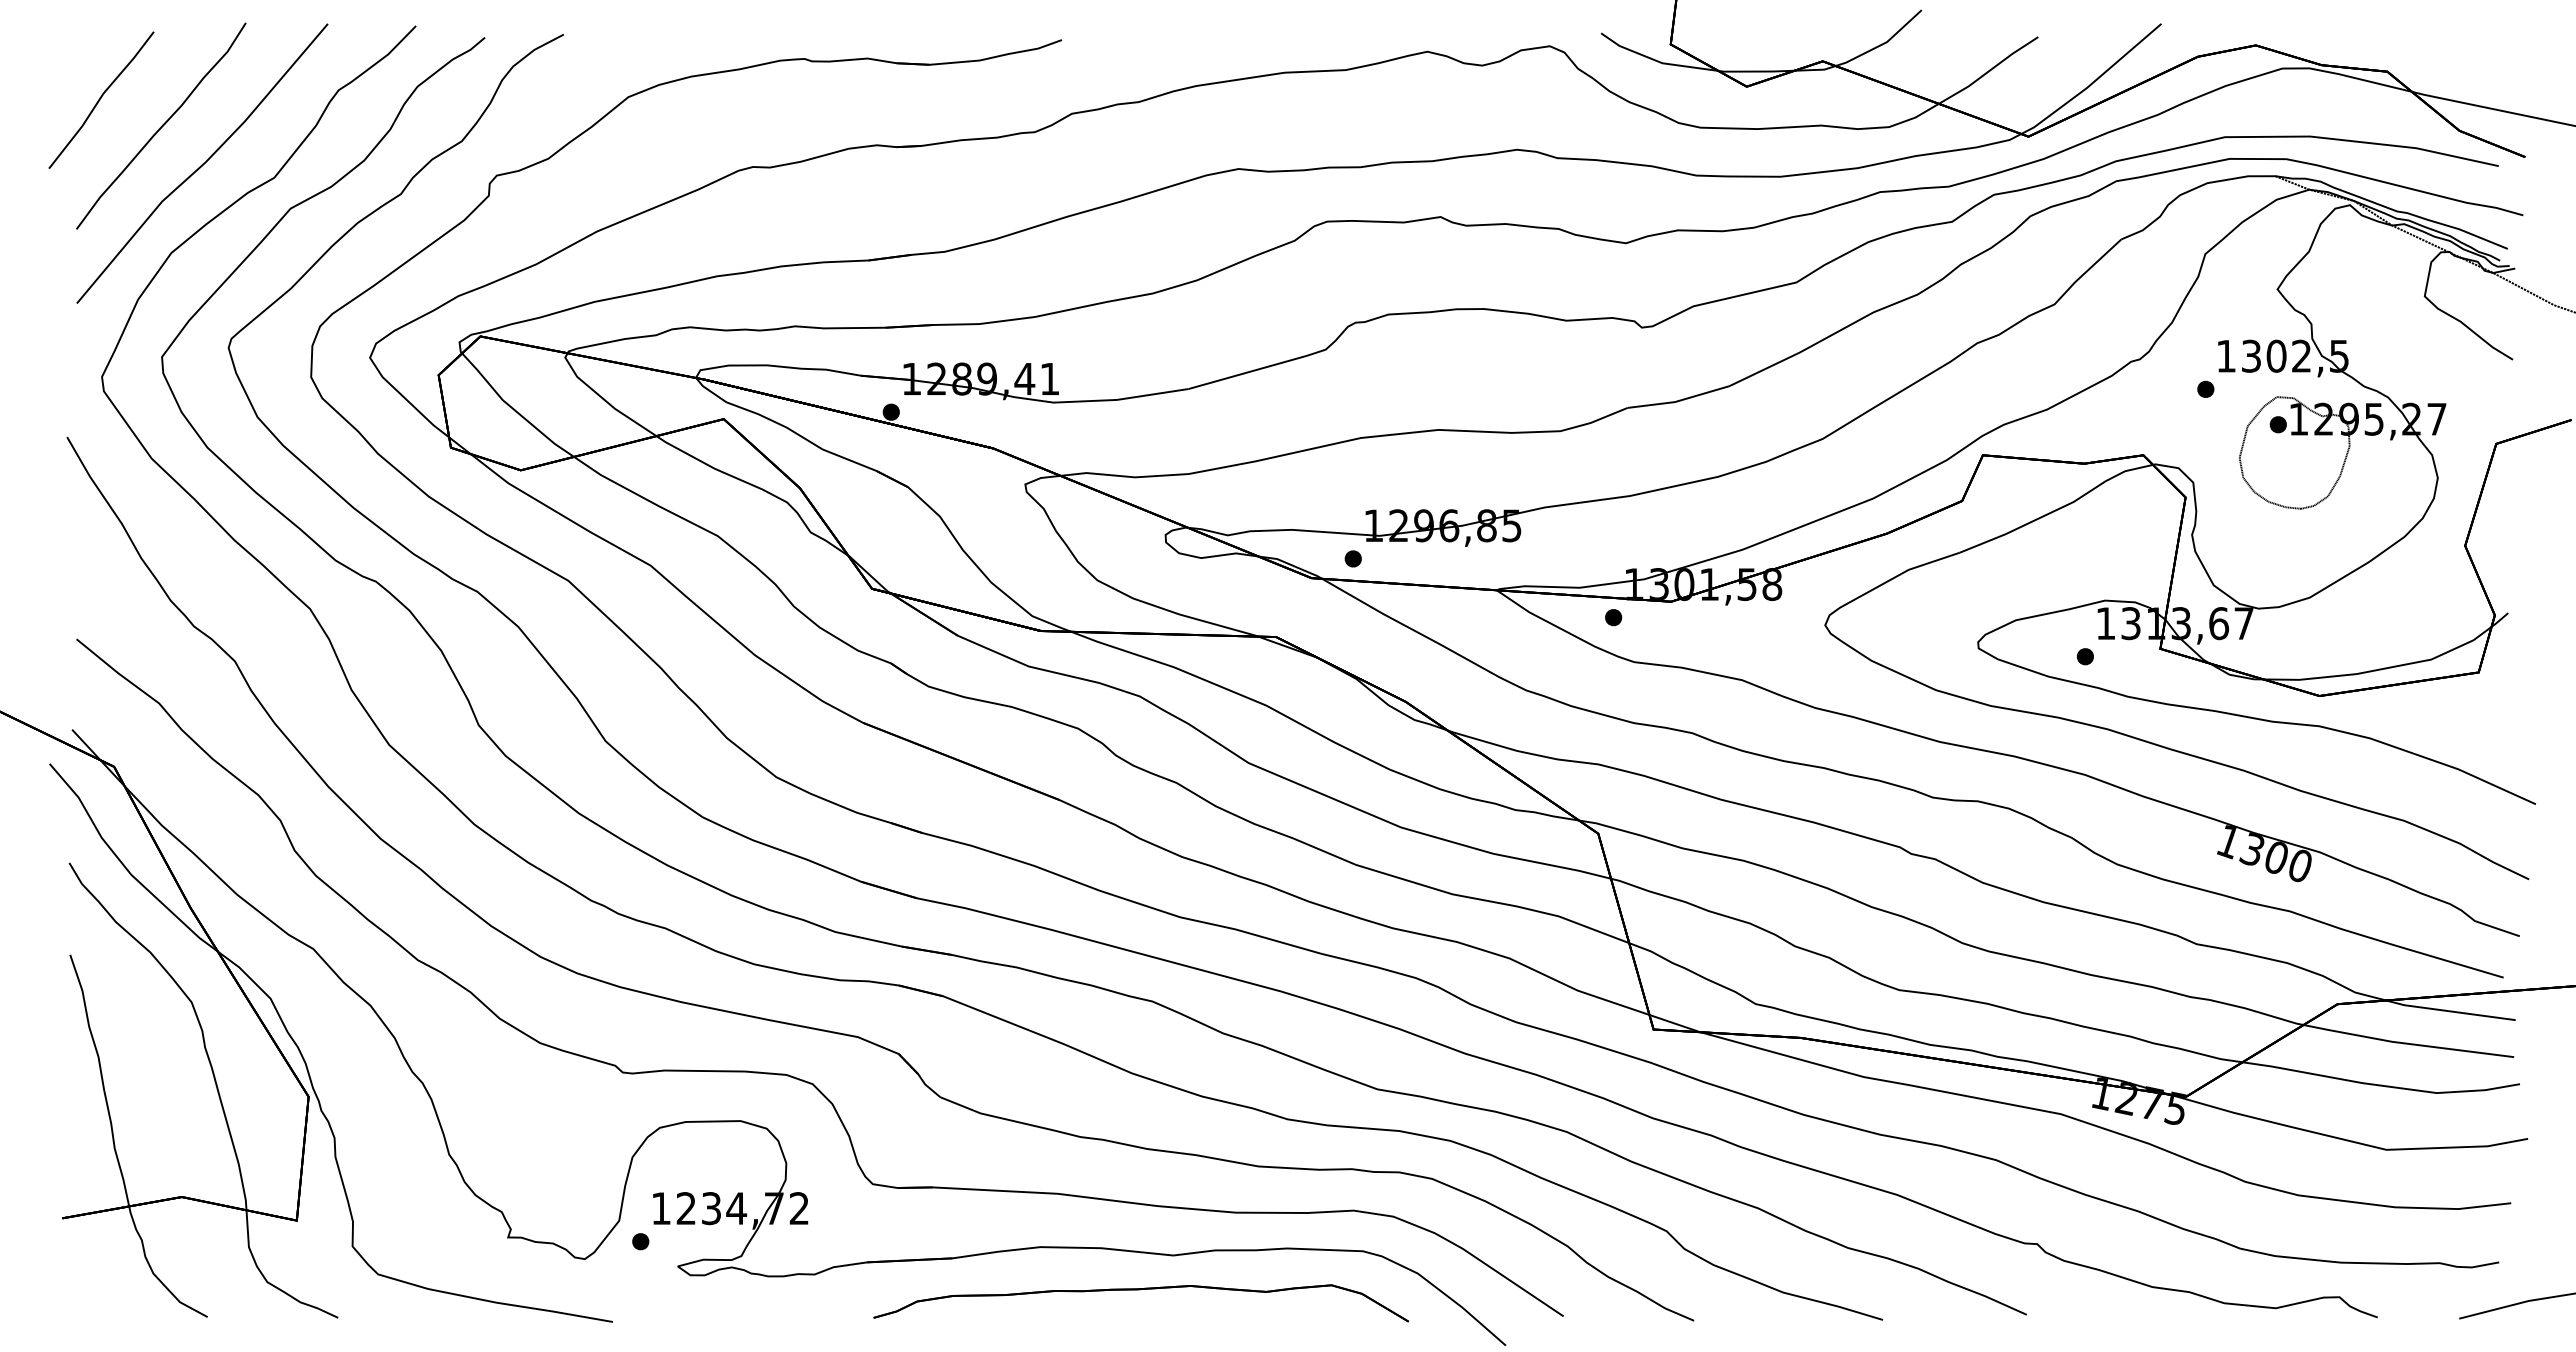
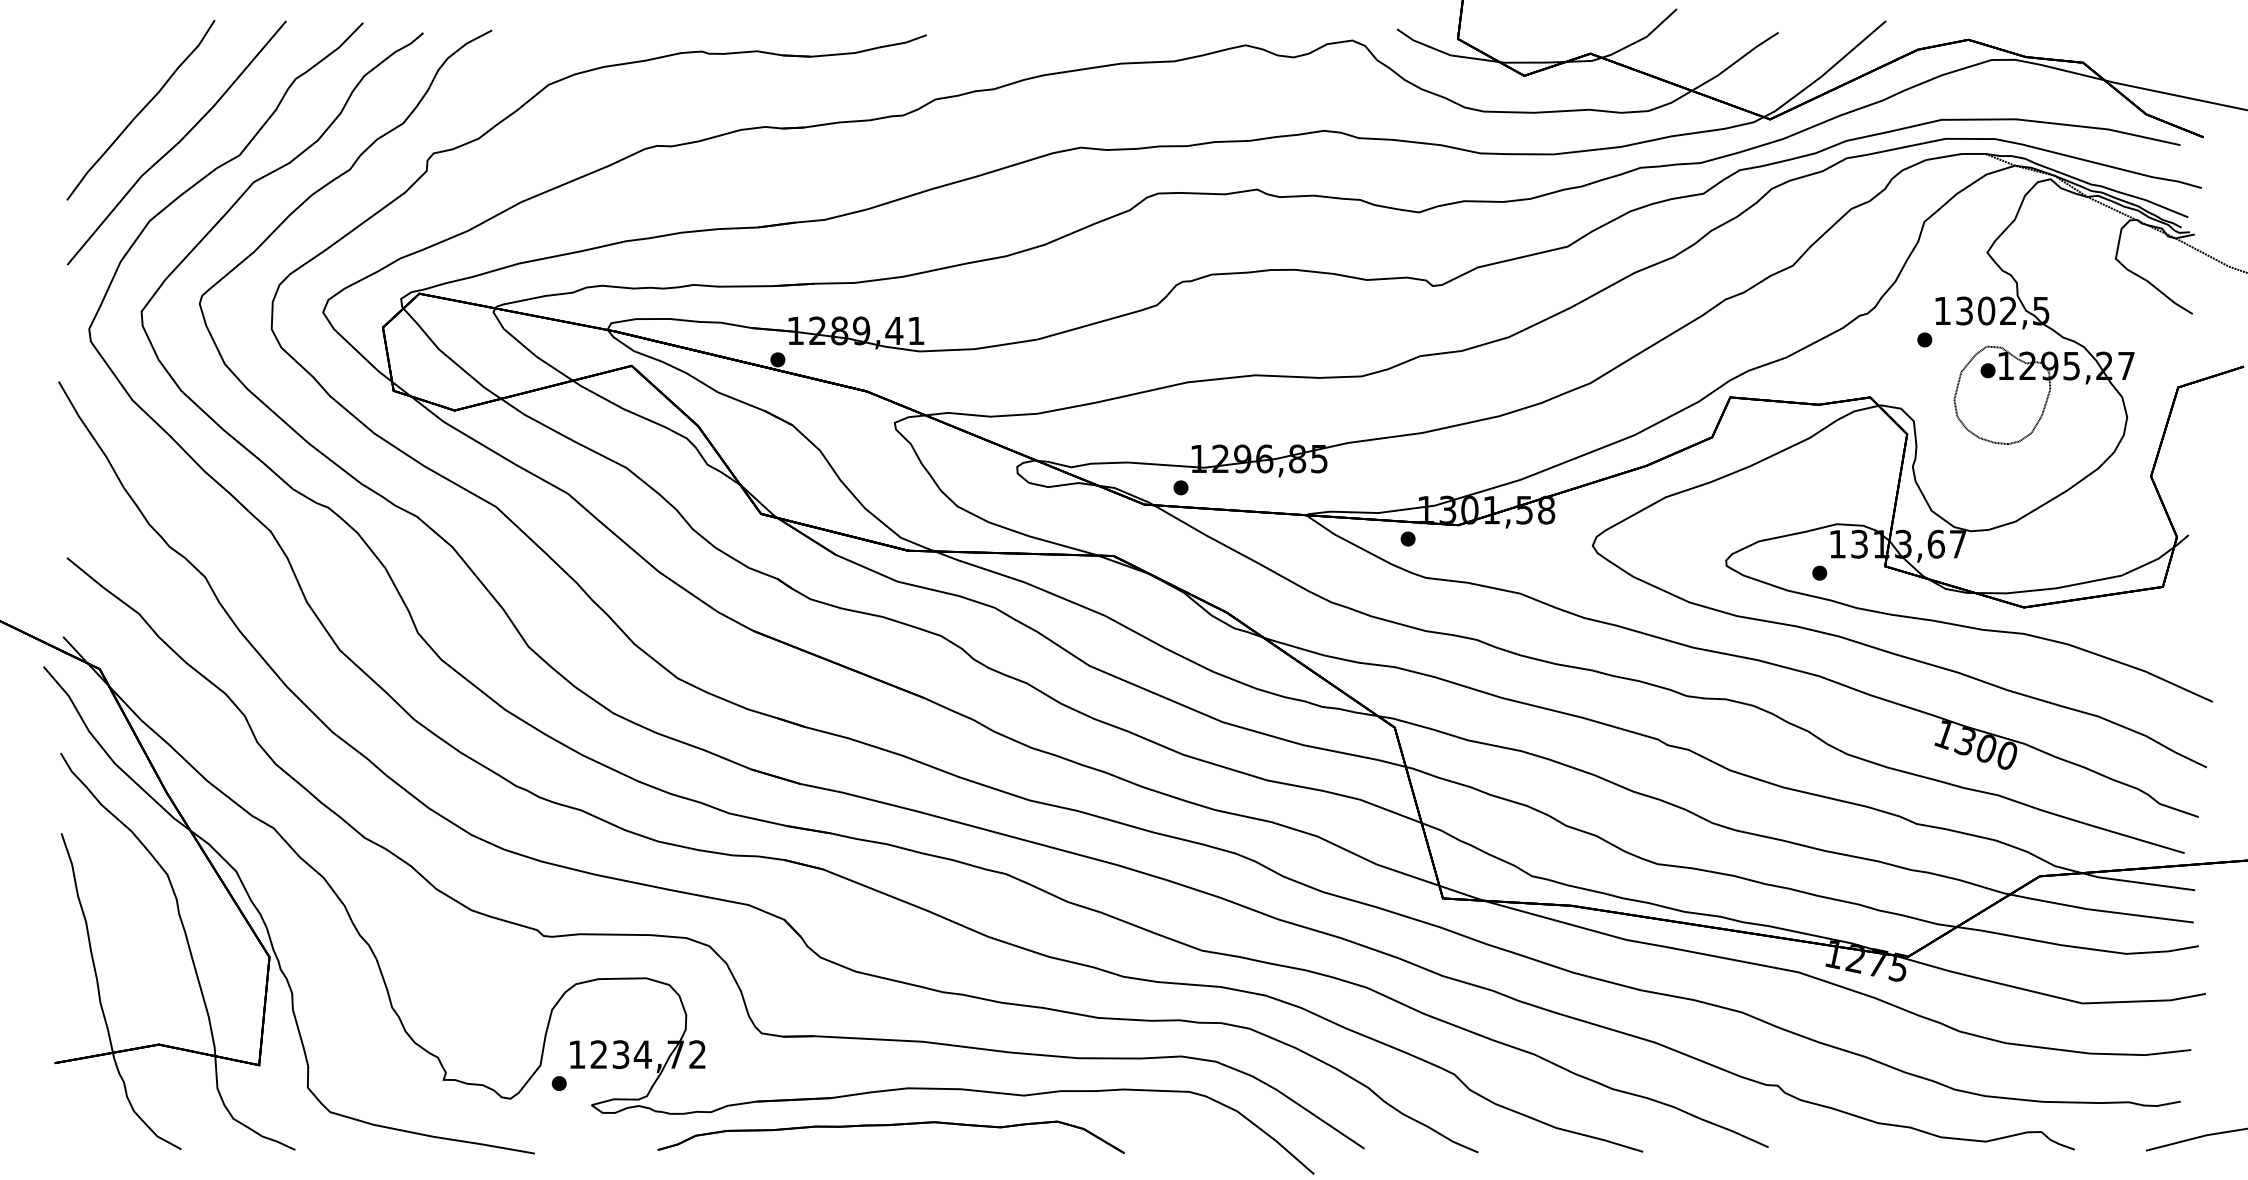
line: (101, 98) -> (88, 86), removed
part: (1140, 1290) -> (890, 1126), moved

